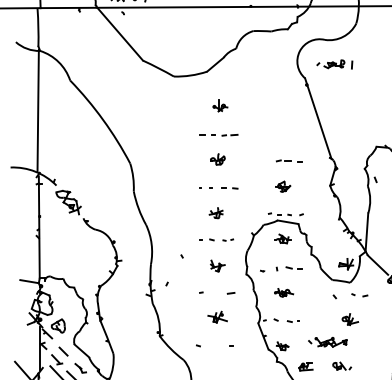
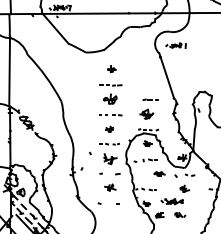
part: (217, 158) -> (110, 98), size x1.6
part: (283, 187) -> (147, 114), size x1.6
part: (217, 265) -> (110, 158), size x1.6
part: (283, 292) -> (159, 173), moved

